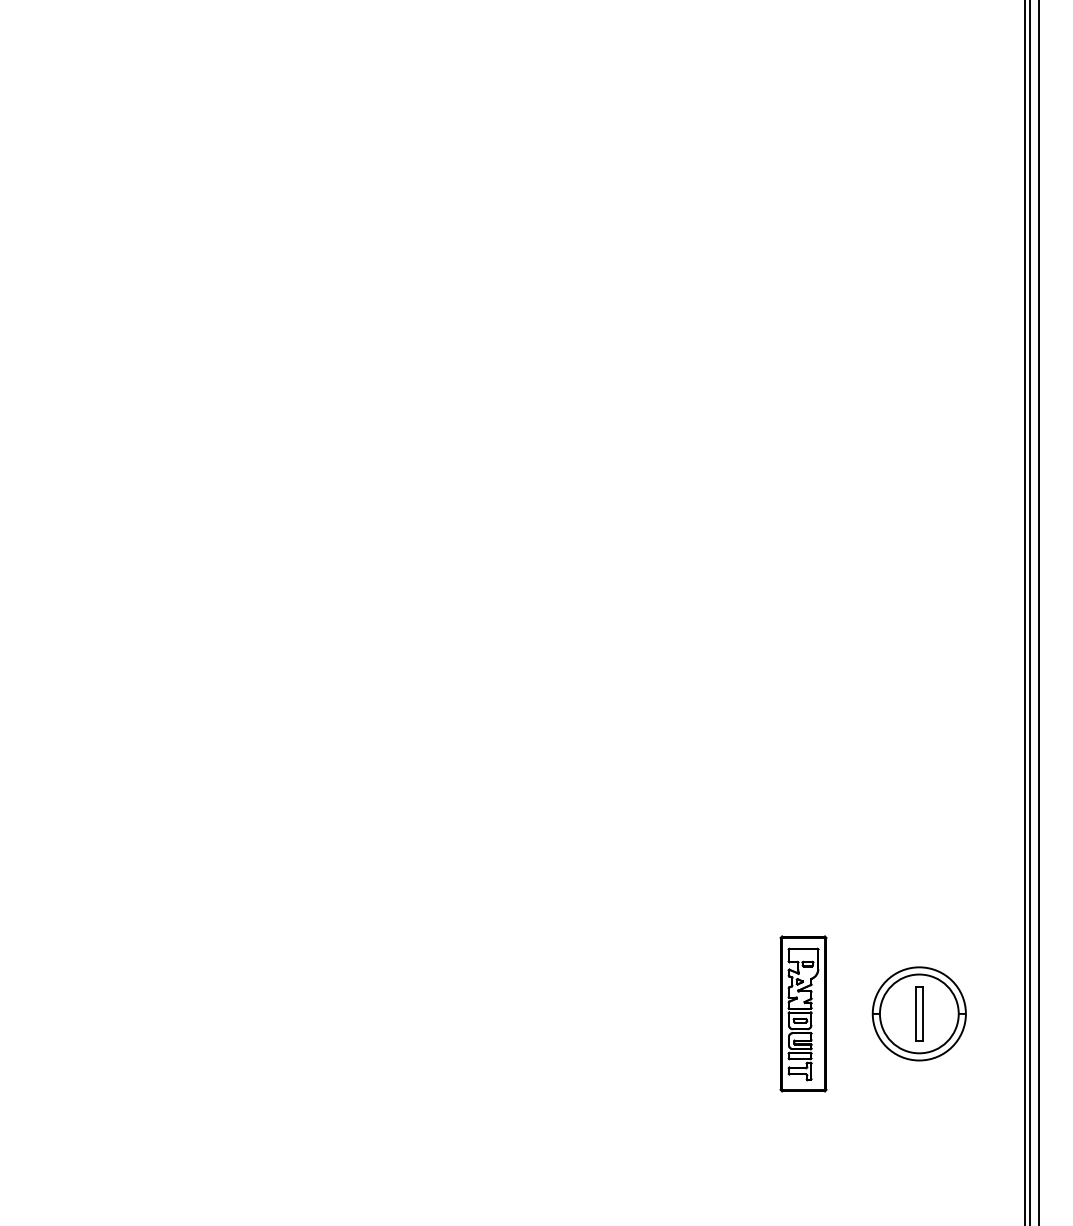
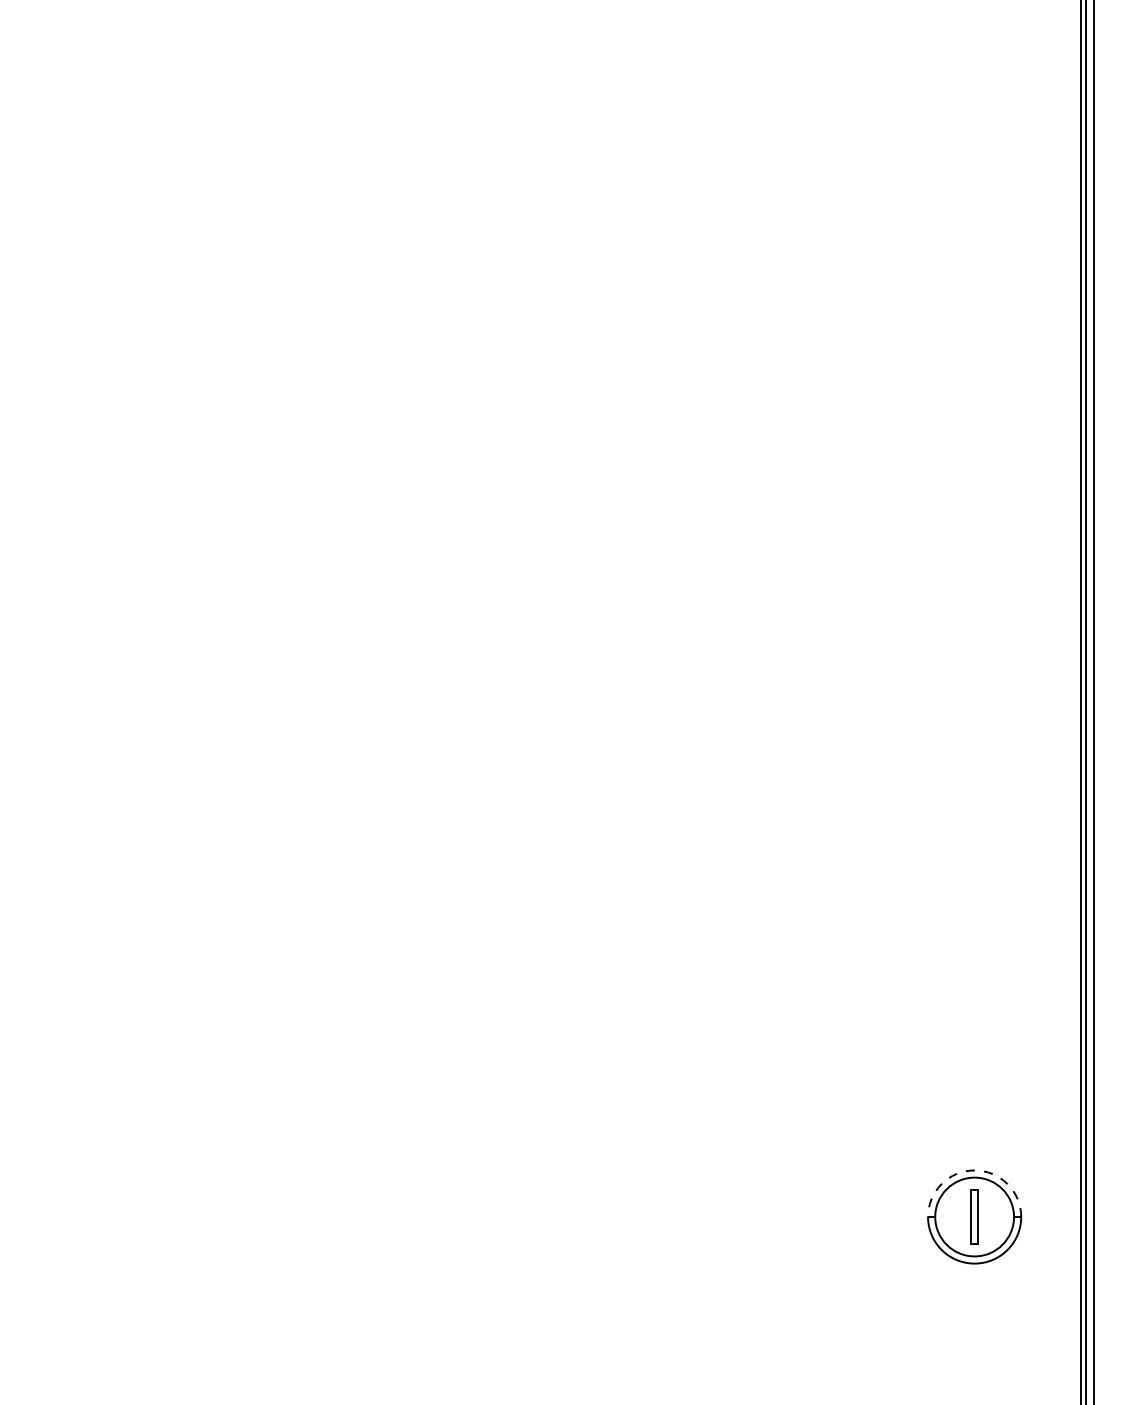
arc: (919, 967) -> (974, 1170), solid -> dashed
part: (803, 1013) -> (858, 1216), removed

